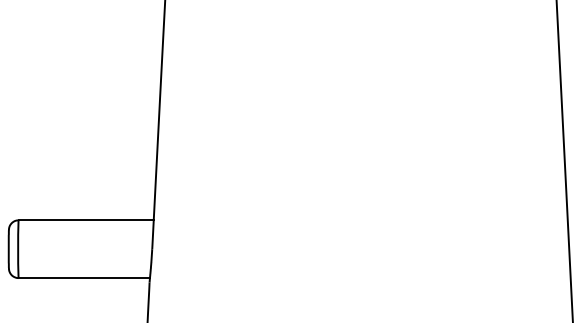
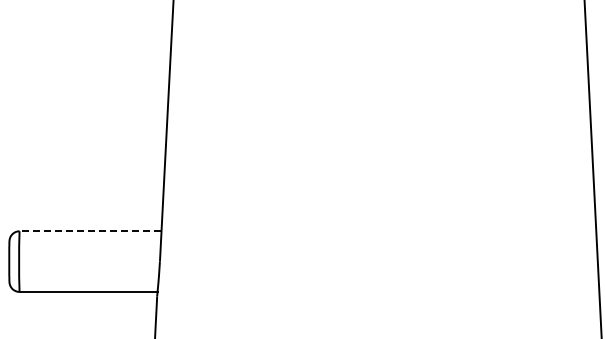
line: (86, 220) -> (90, 231), solid -> dashed

